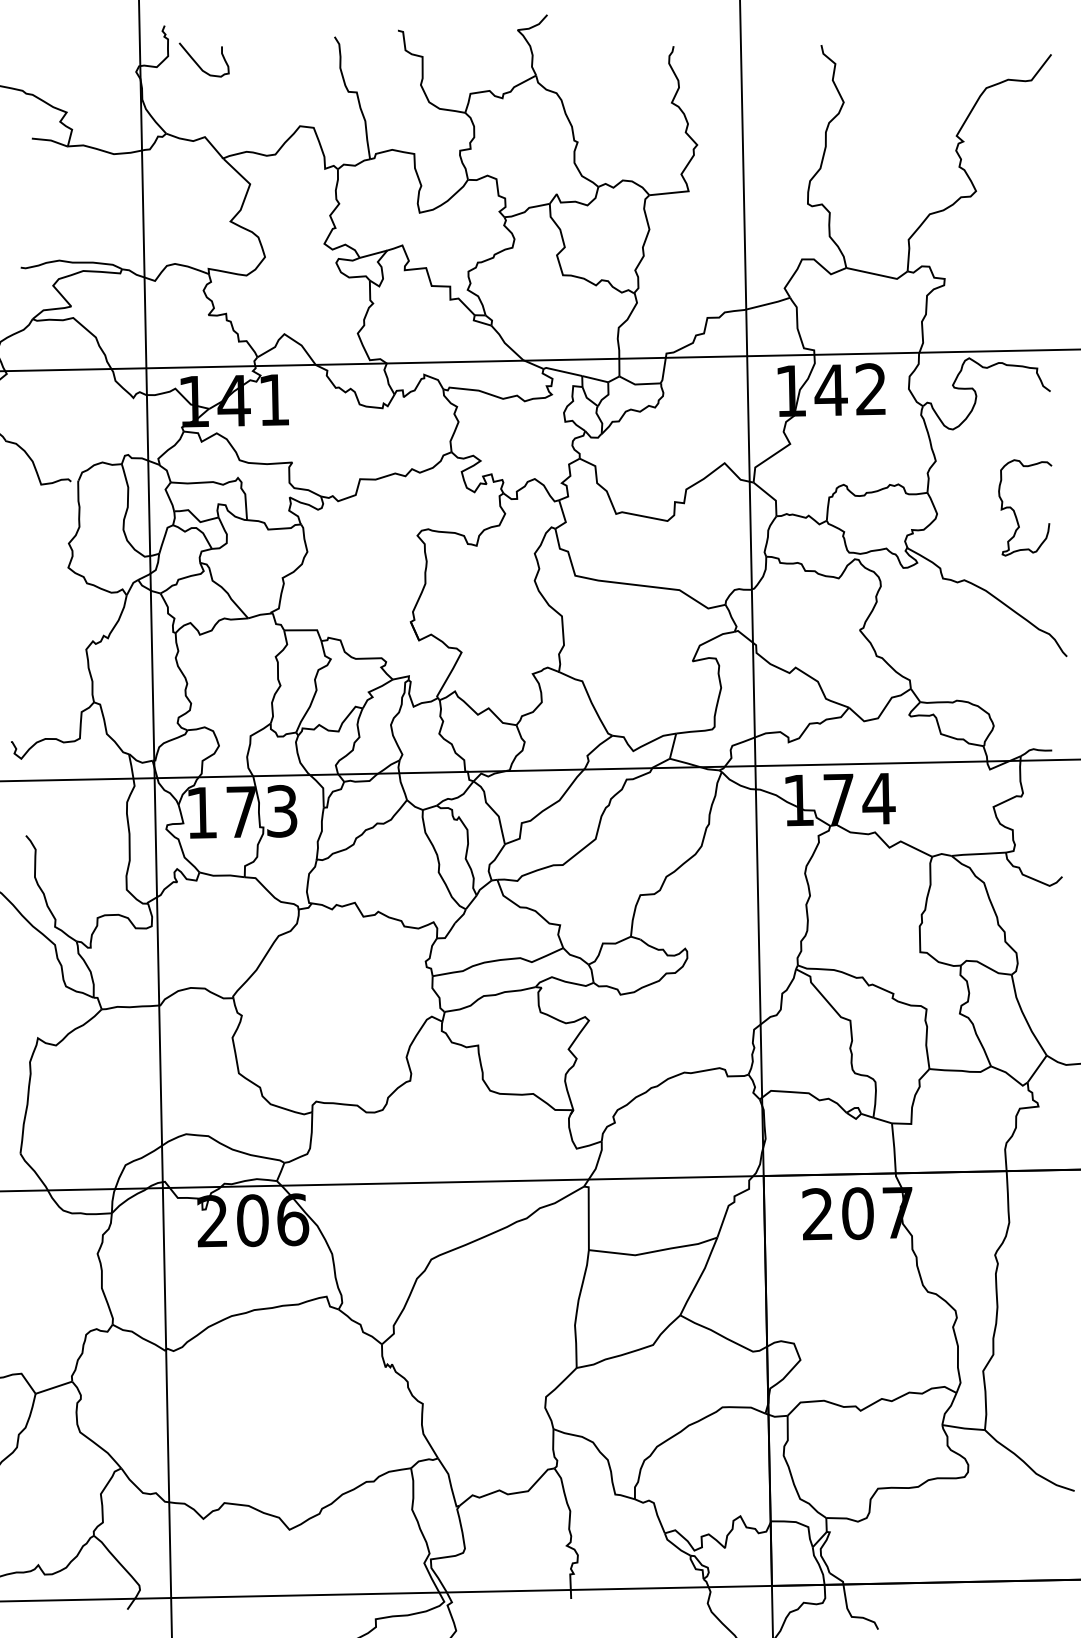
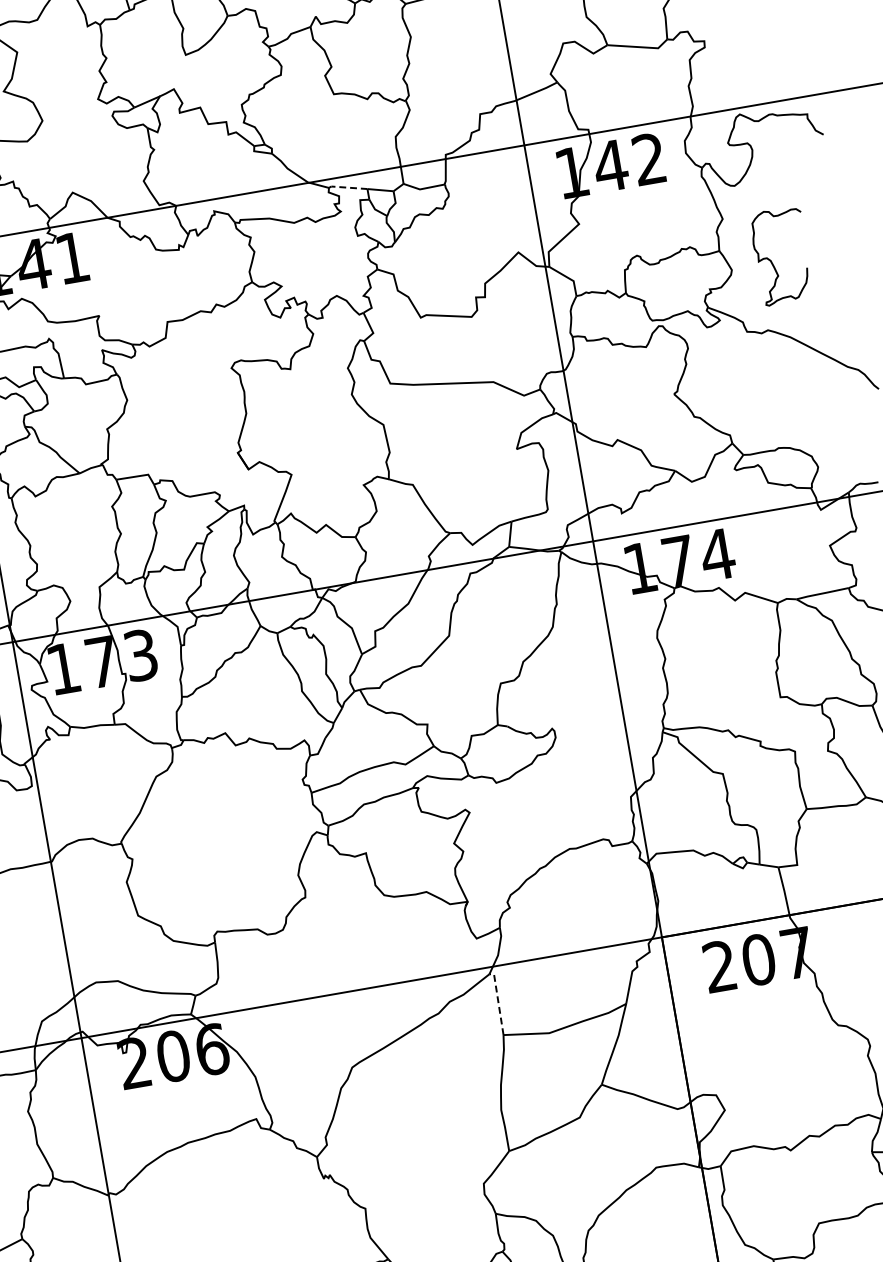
line: (562, 371) -> (347, 187), solid -> dashed
curve: (1015, 512) -> (772, 262), moved
line: (588, 1215) -> (498, 1001), solid -> dashed

